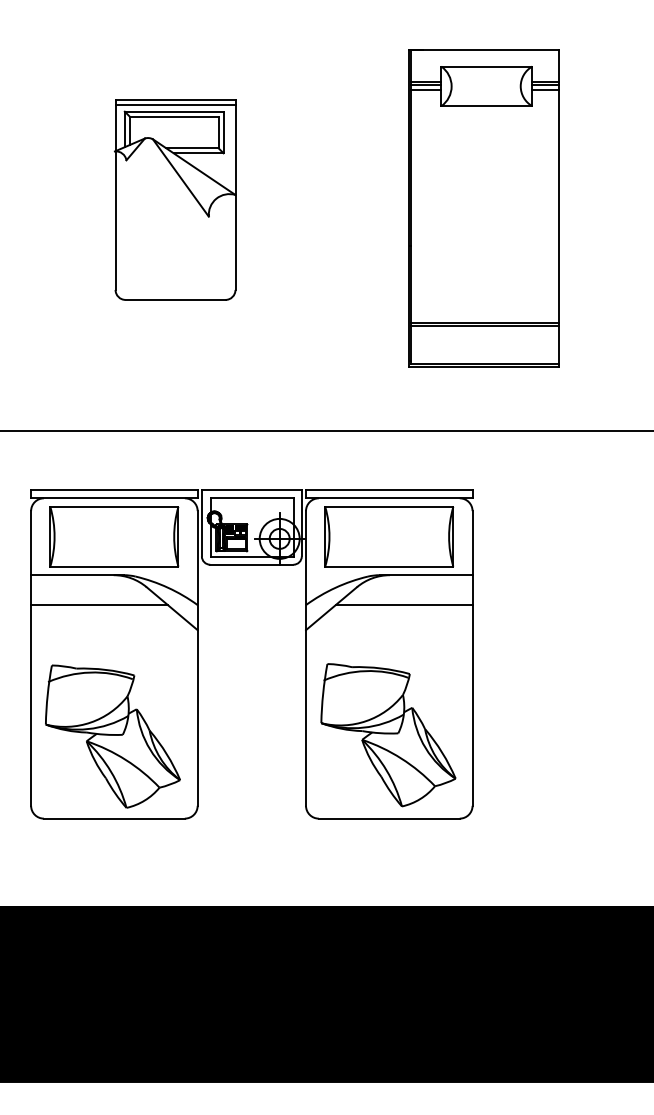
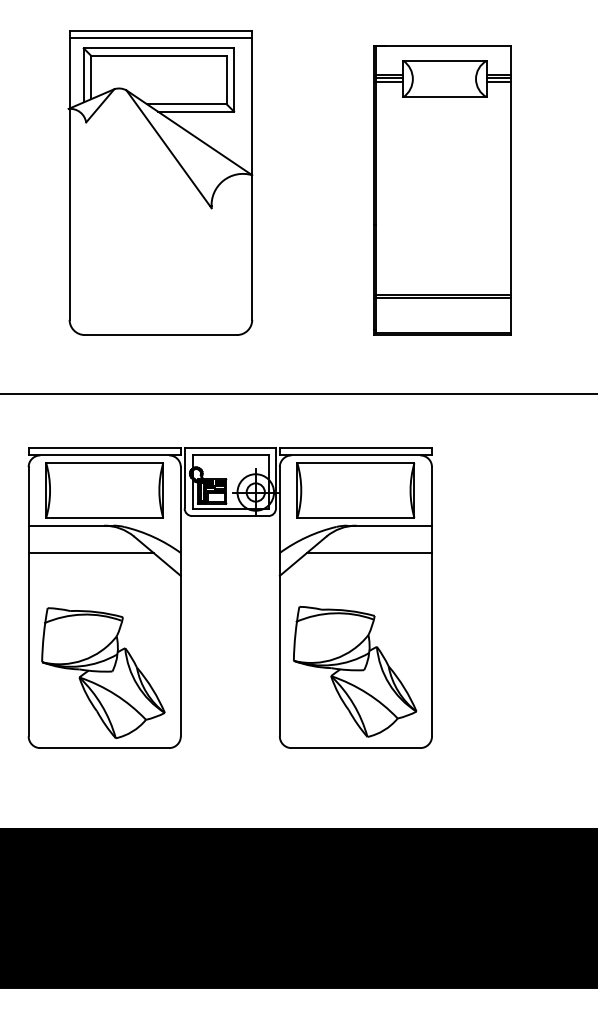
part: (174, 199) -> (159, 182), size x1.67

